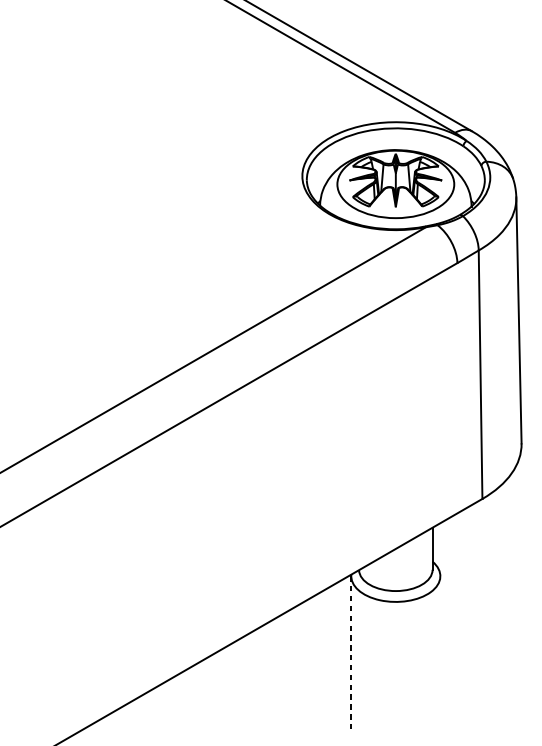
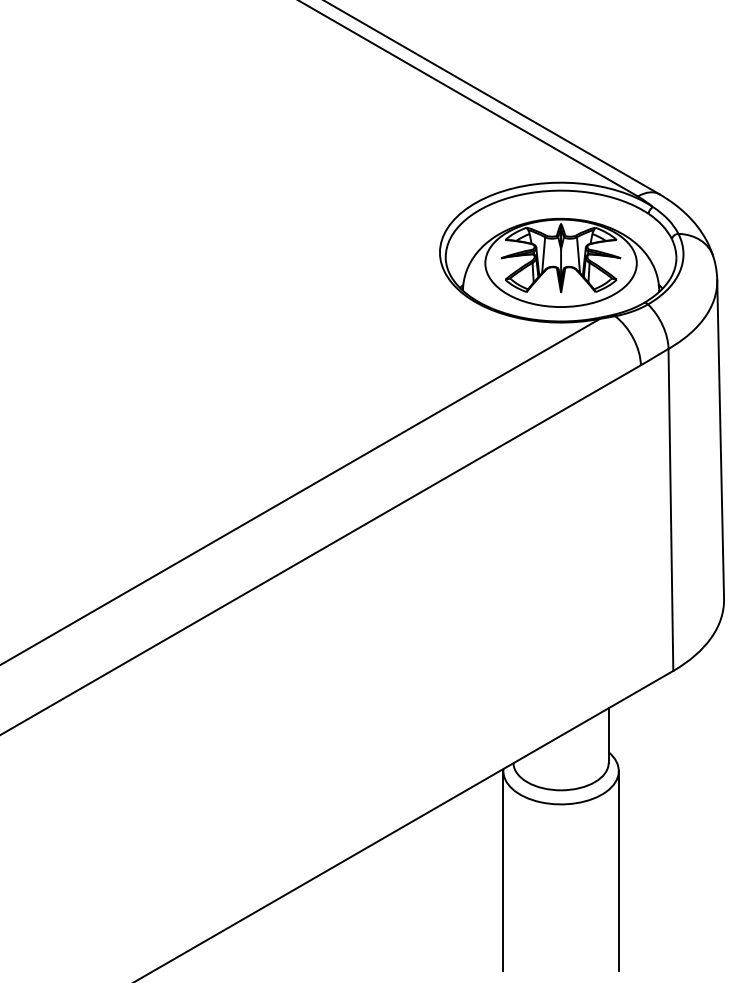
line: (351, 653) -> (503, 871), dashed -> solid
line: (440, 653) -> (618, 871), added

